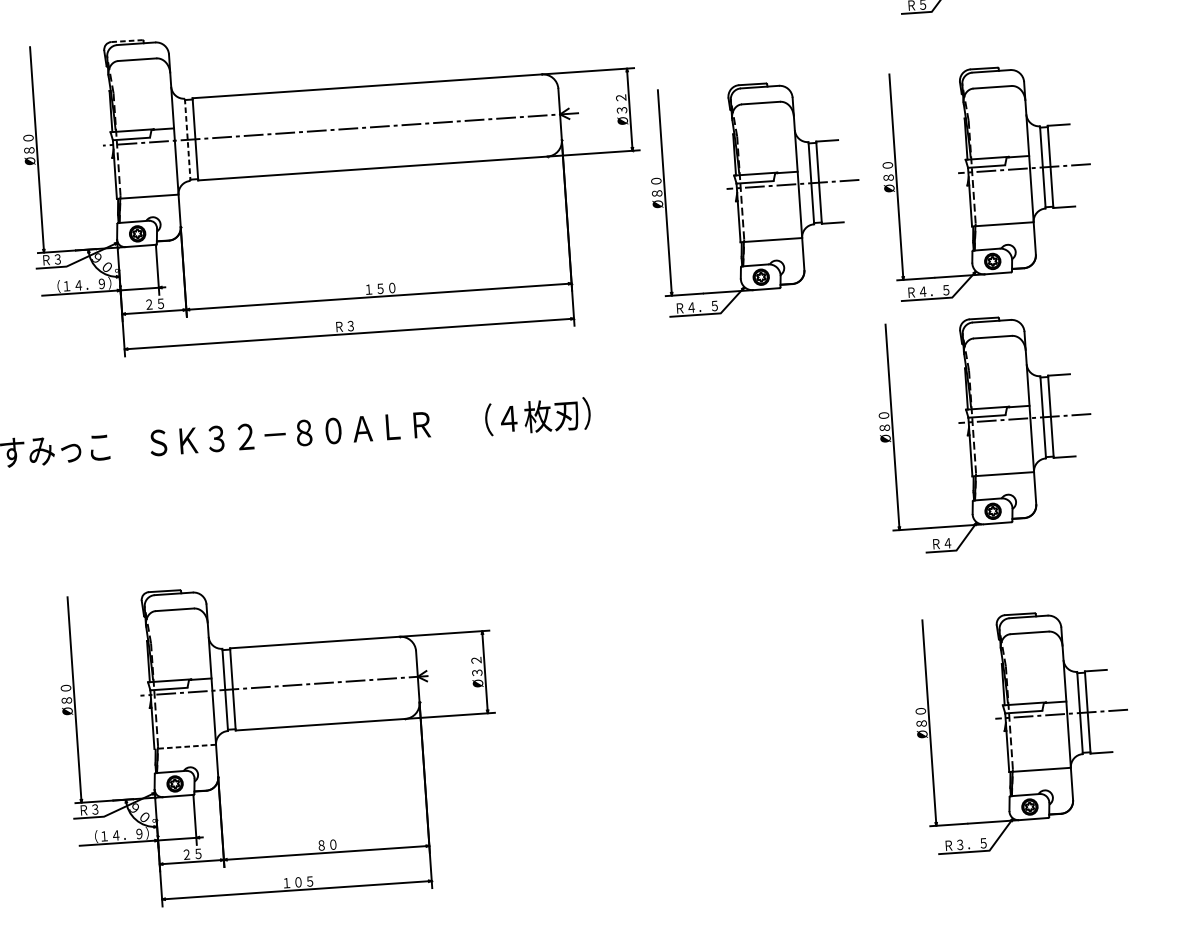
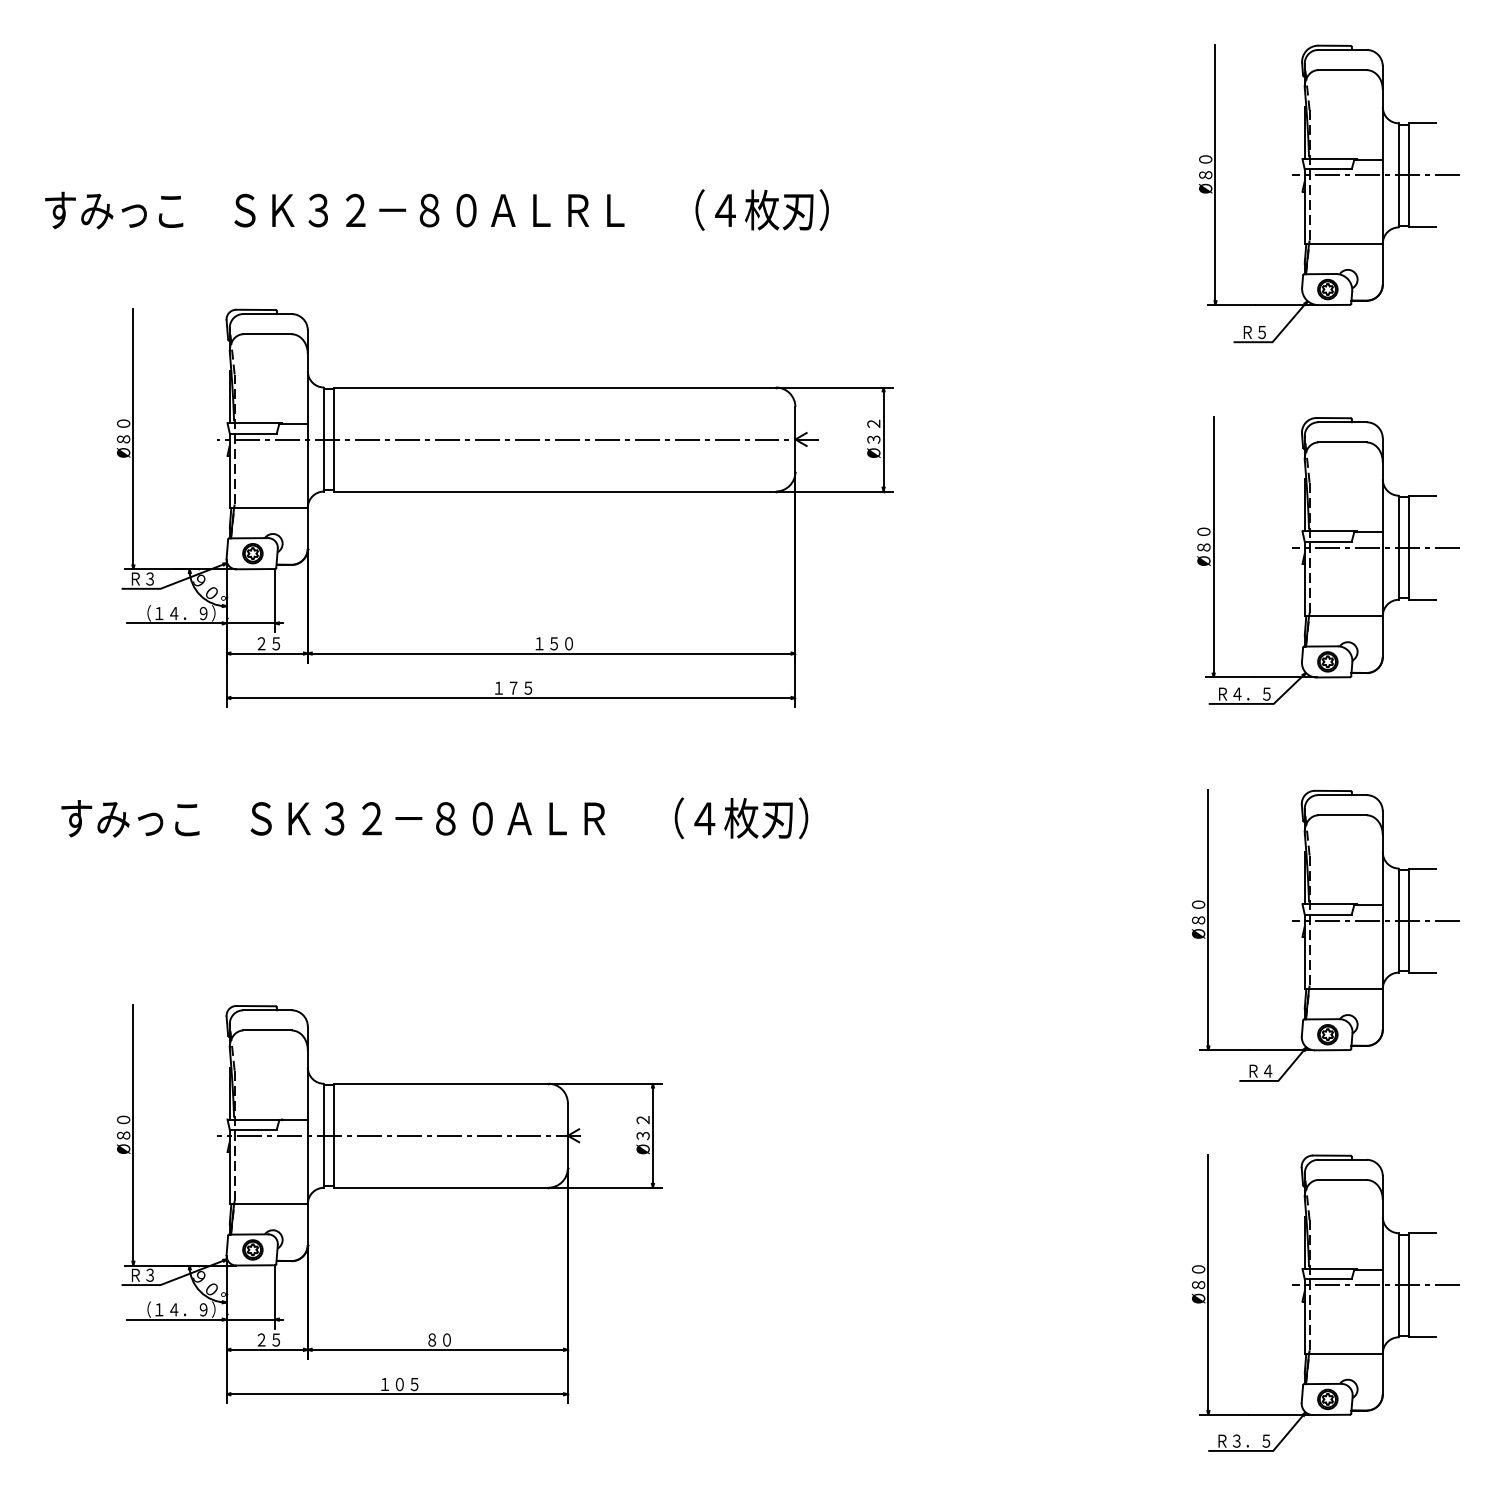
line: (127, 40) -> (256, 309), dashed -> solid
line: (188, 140) -> (324, 440), dashed -> solid
part: (756, 197) -> (1035, 560), removed
text: (350, 325) -> (513, 687), Ｒ３ -> １７５
part: (985, 433) -> (1325, 935), moved
part: (1022, 730) -> (1325, 1302), moved
line: (185, 747) -> (268, 1204), dashed -> solid

